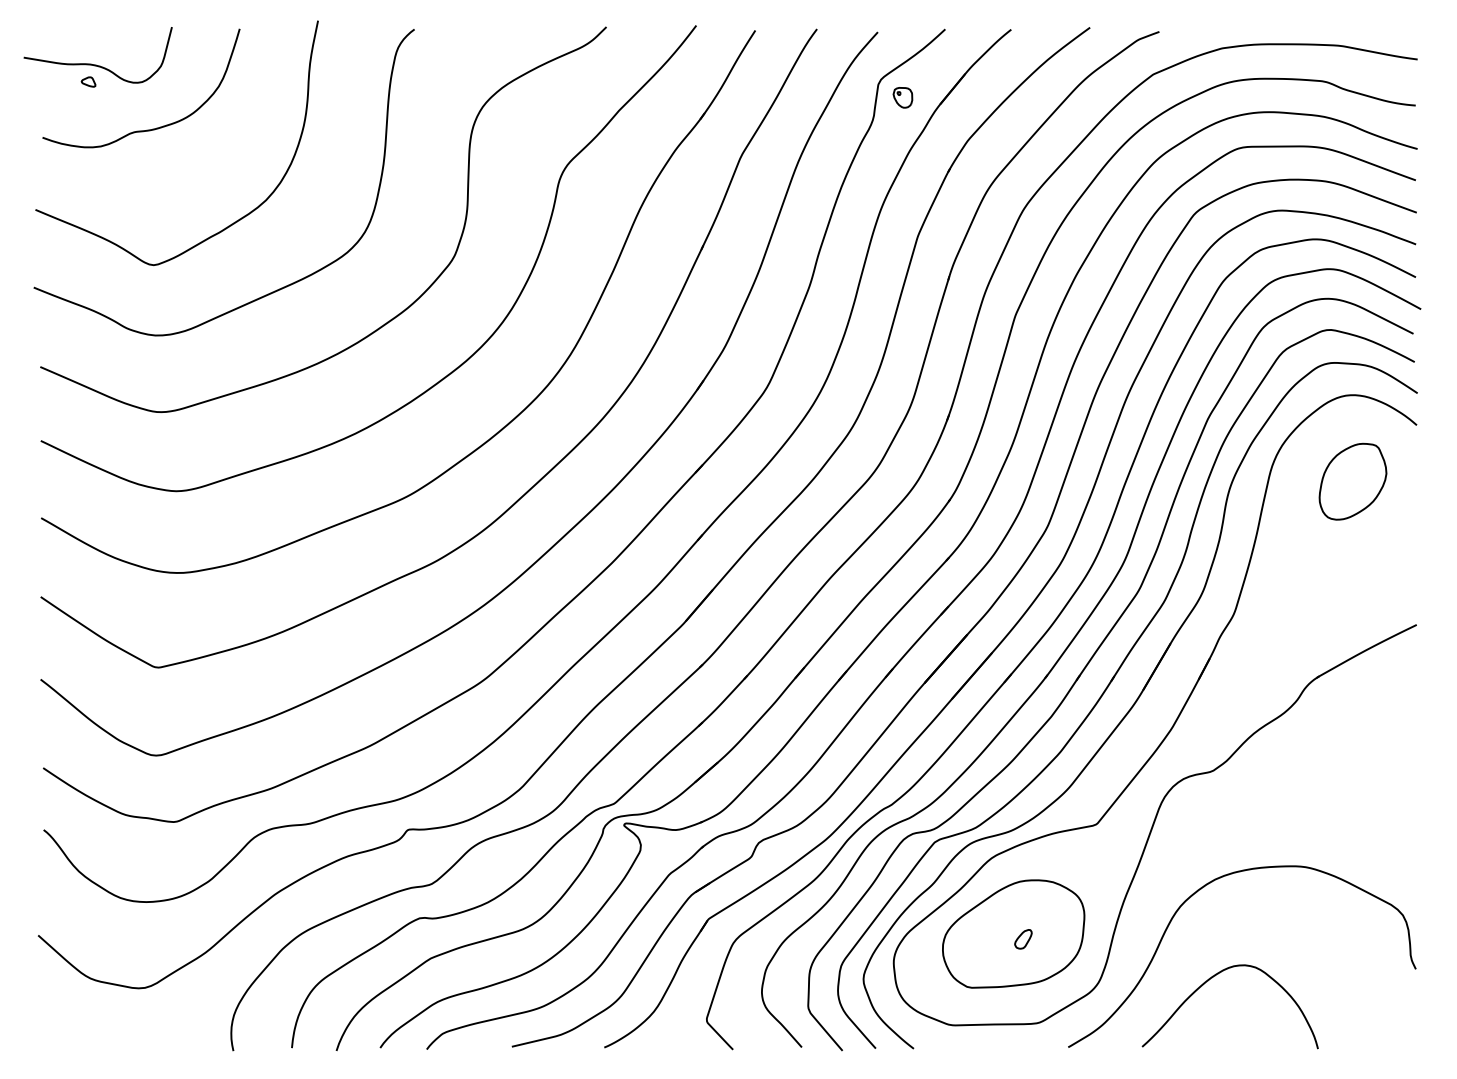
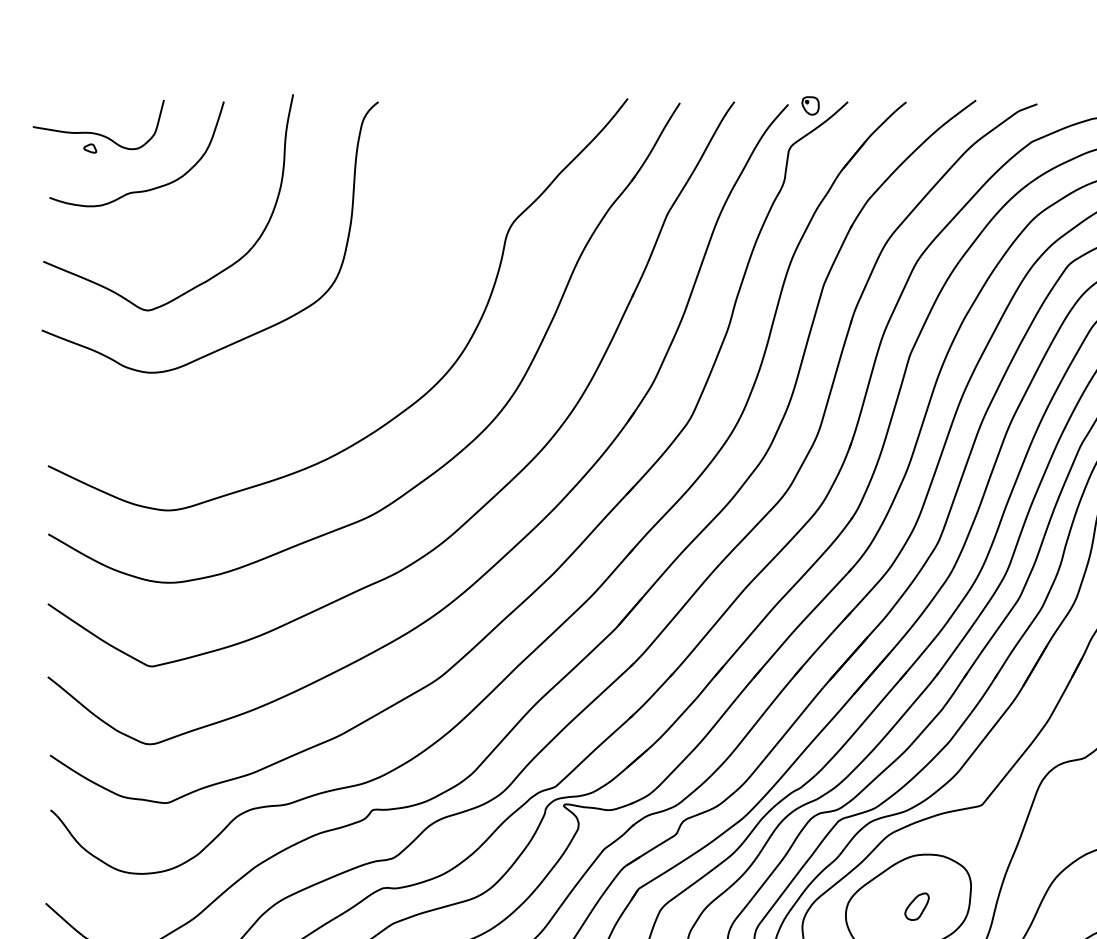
part: (902, 97) -> (810, 105), moved
curve: (391, 318) -> (358, 357), removed
part: (1023, 939) -> (917, 906), size x1.6

